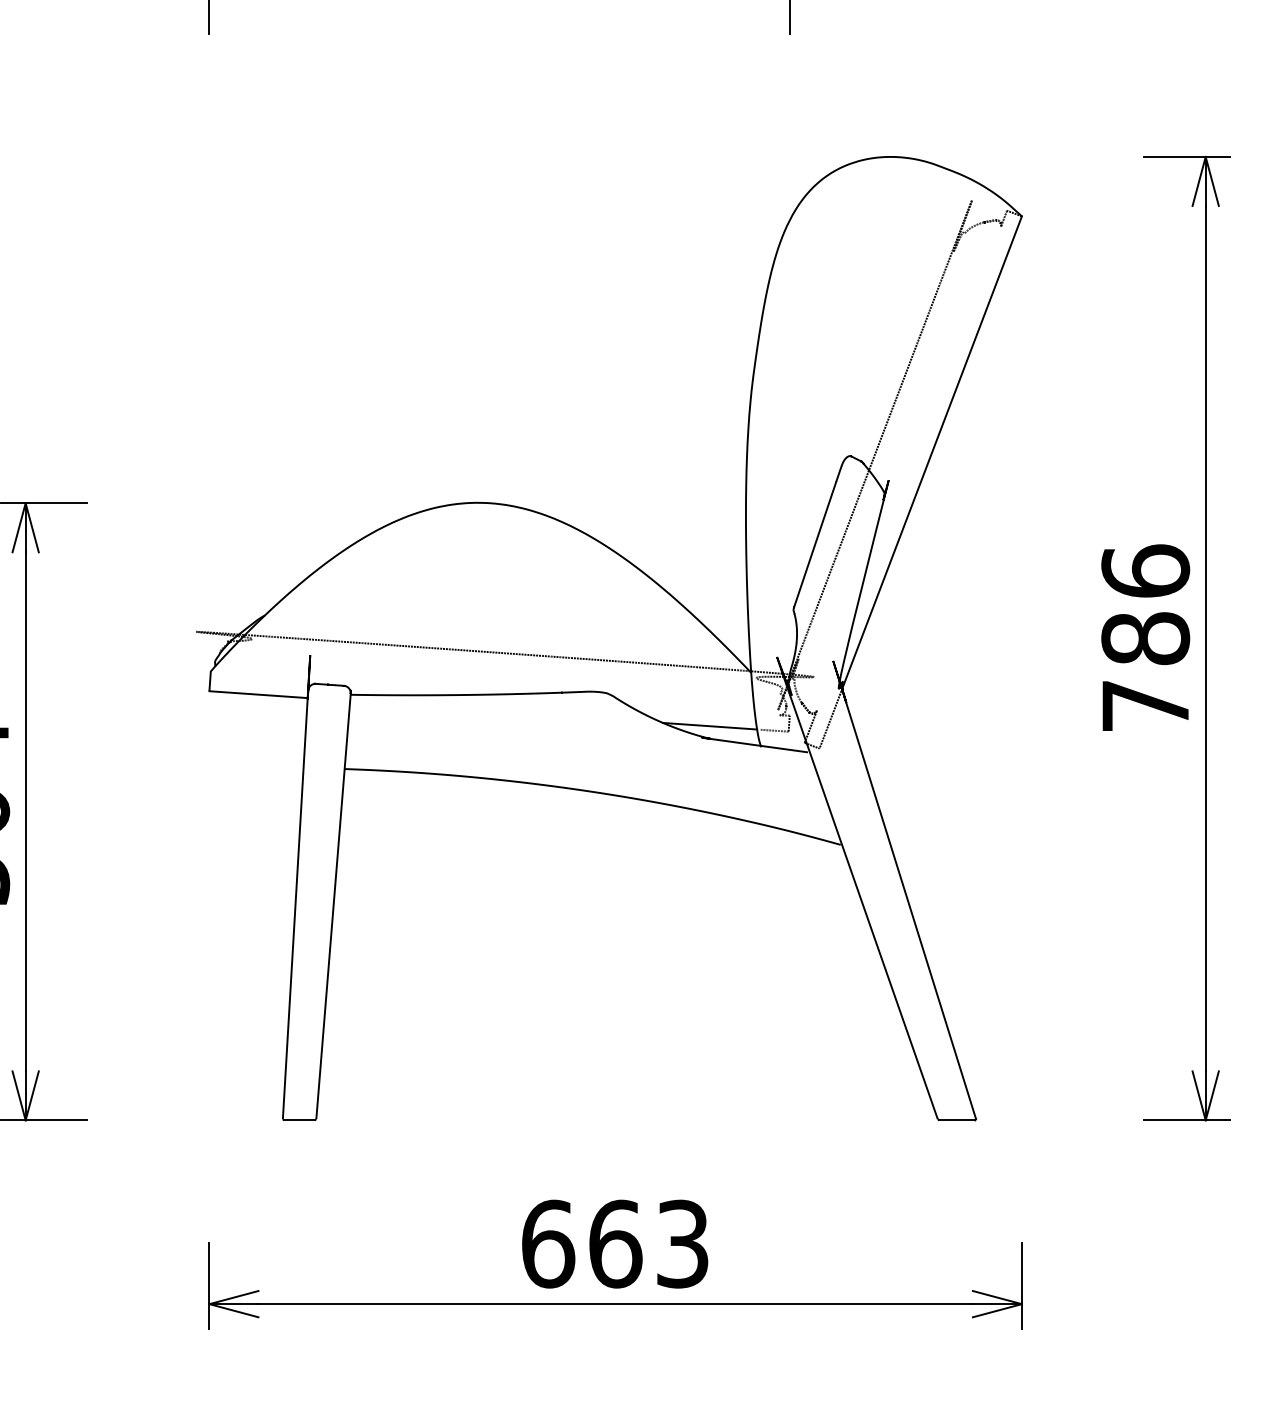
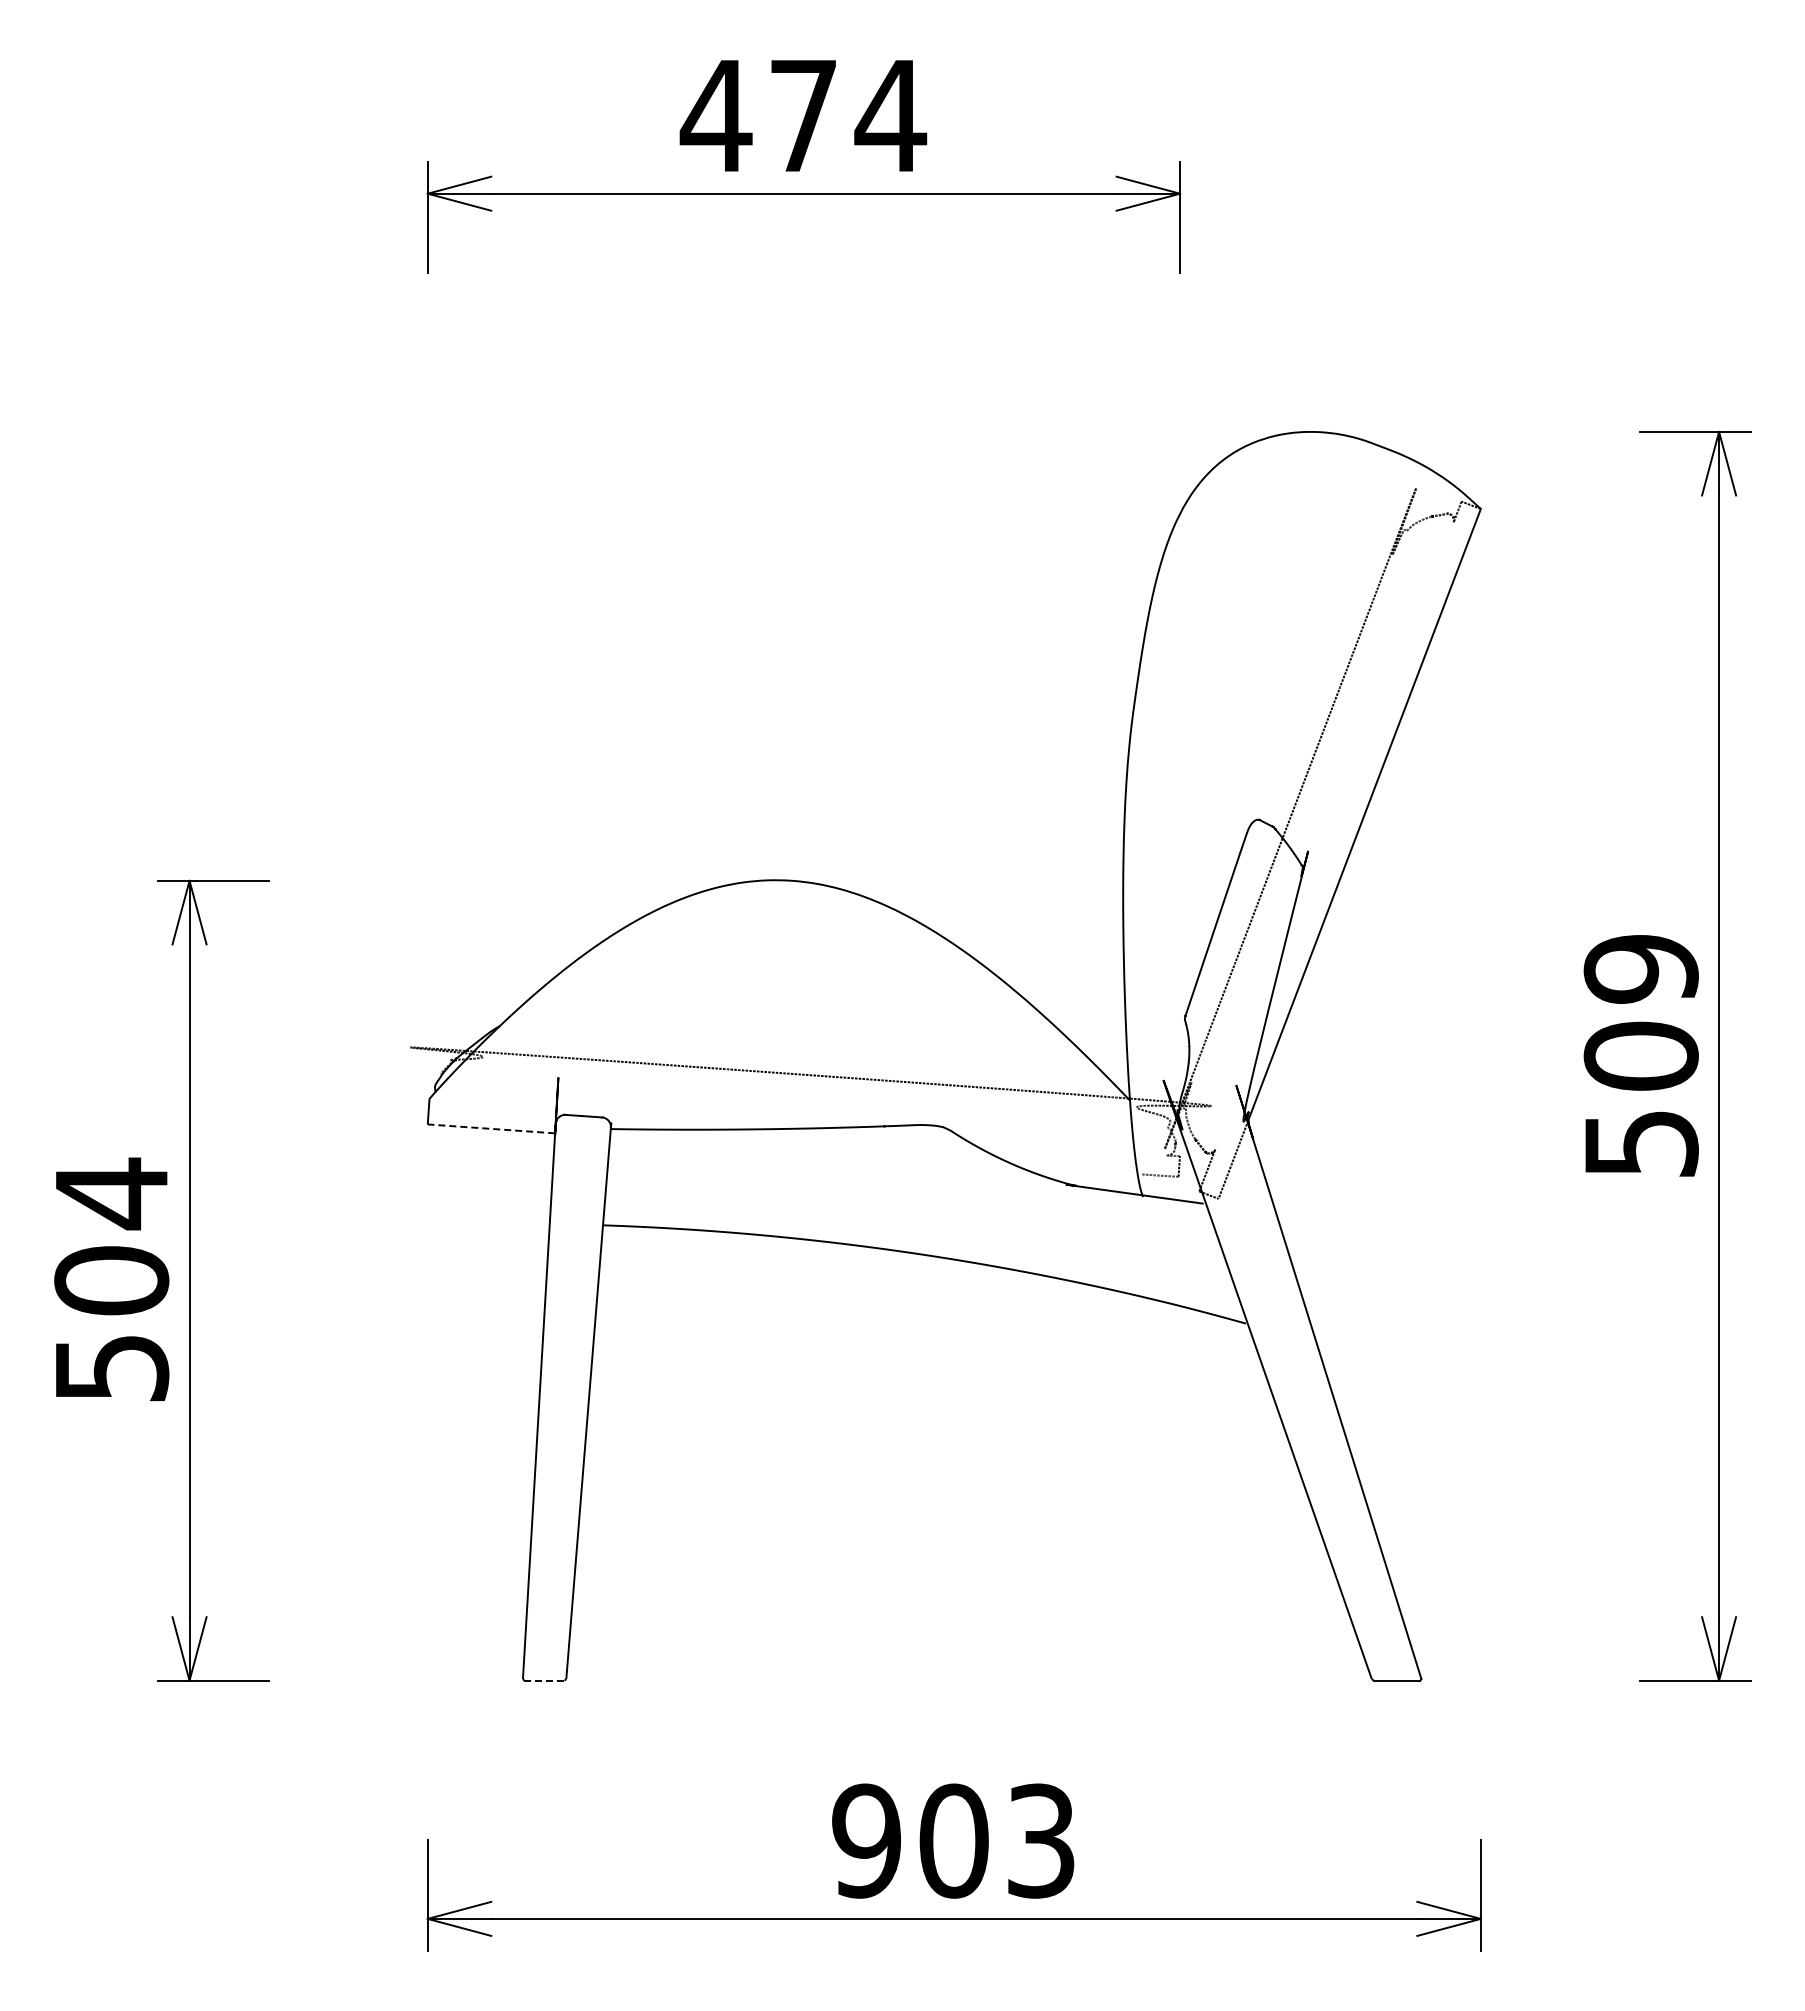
text: (1145, 638) -> (1640, 1055), 786 -> 509
line: (258, 694) -> (491, 1128), solid -> dashed
line: (709, 725) -> (1076, 1169), removed
line: (300, 1120) -> (545, 1680), solid -> dashed
text: (581, 1243) -> (910, 1840), 663 -> 903

